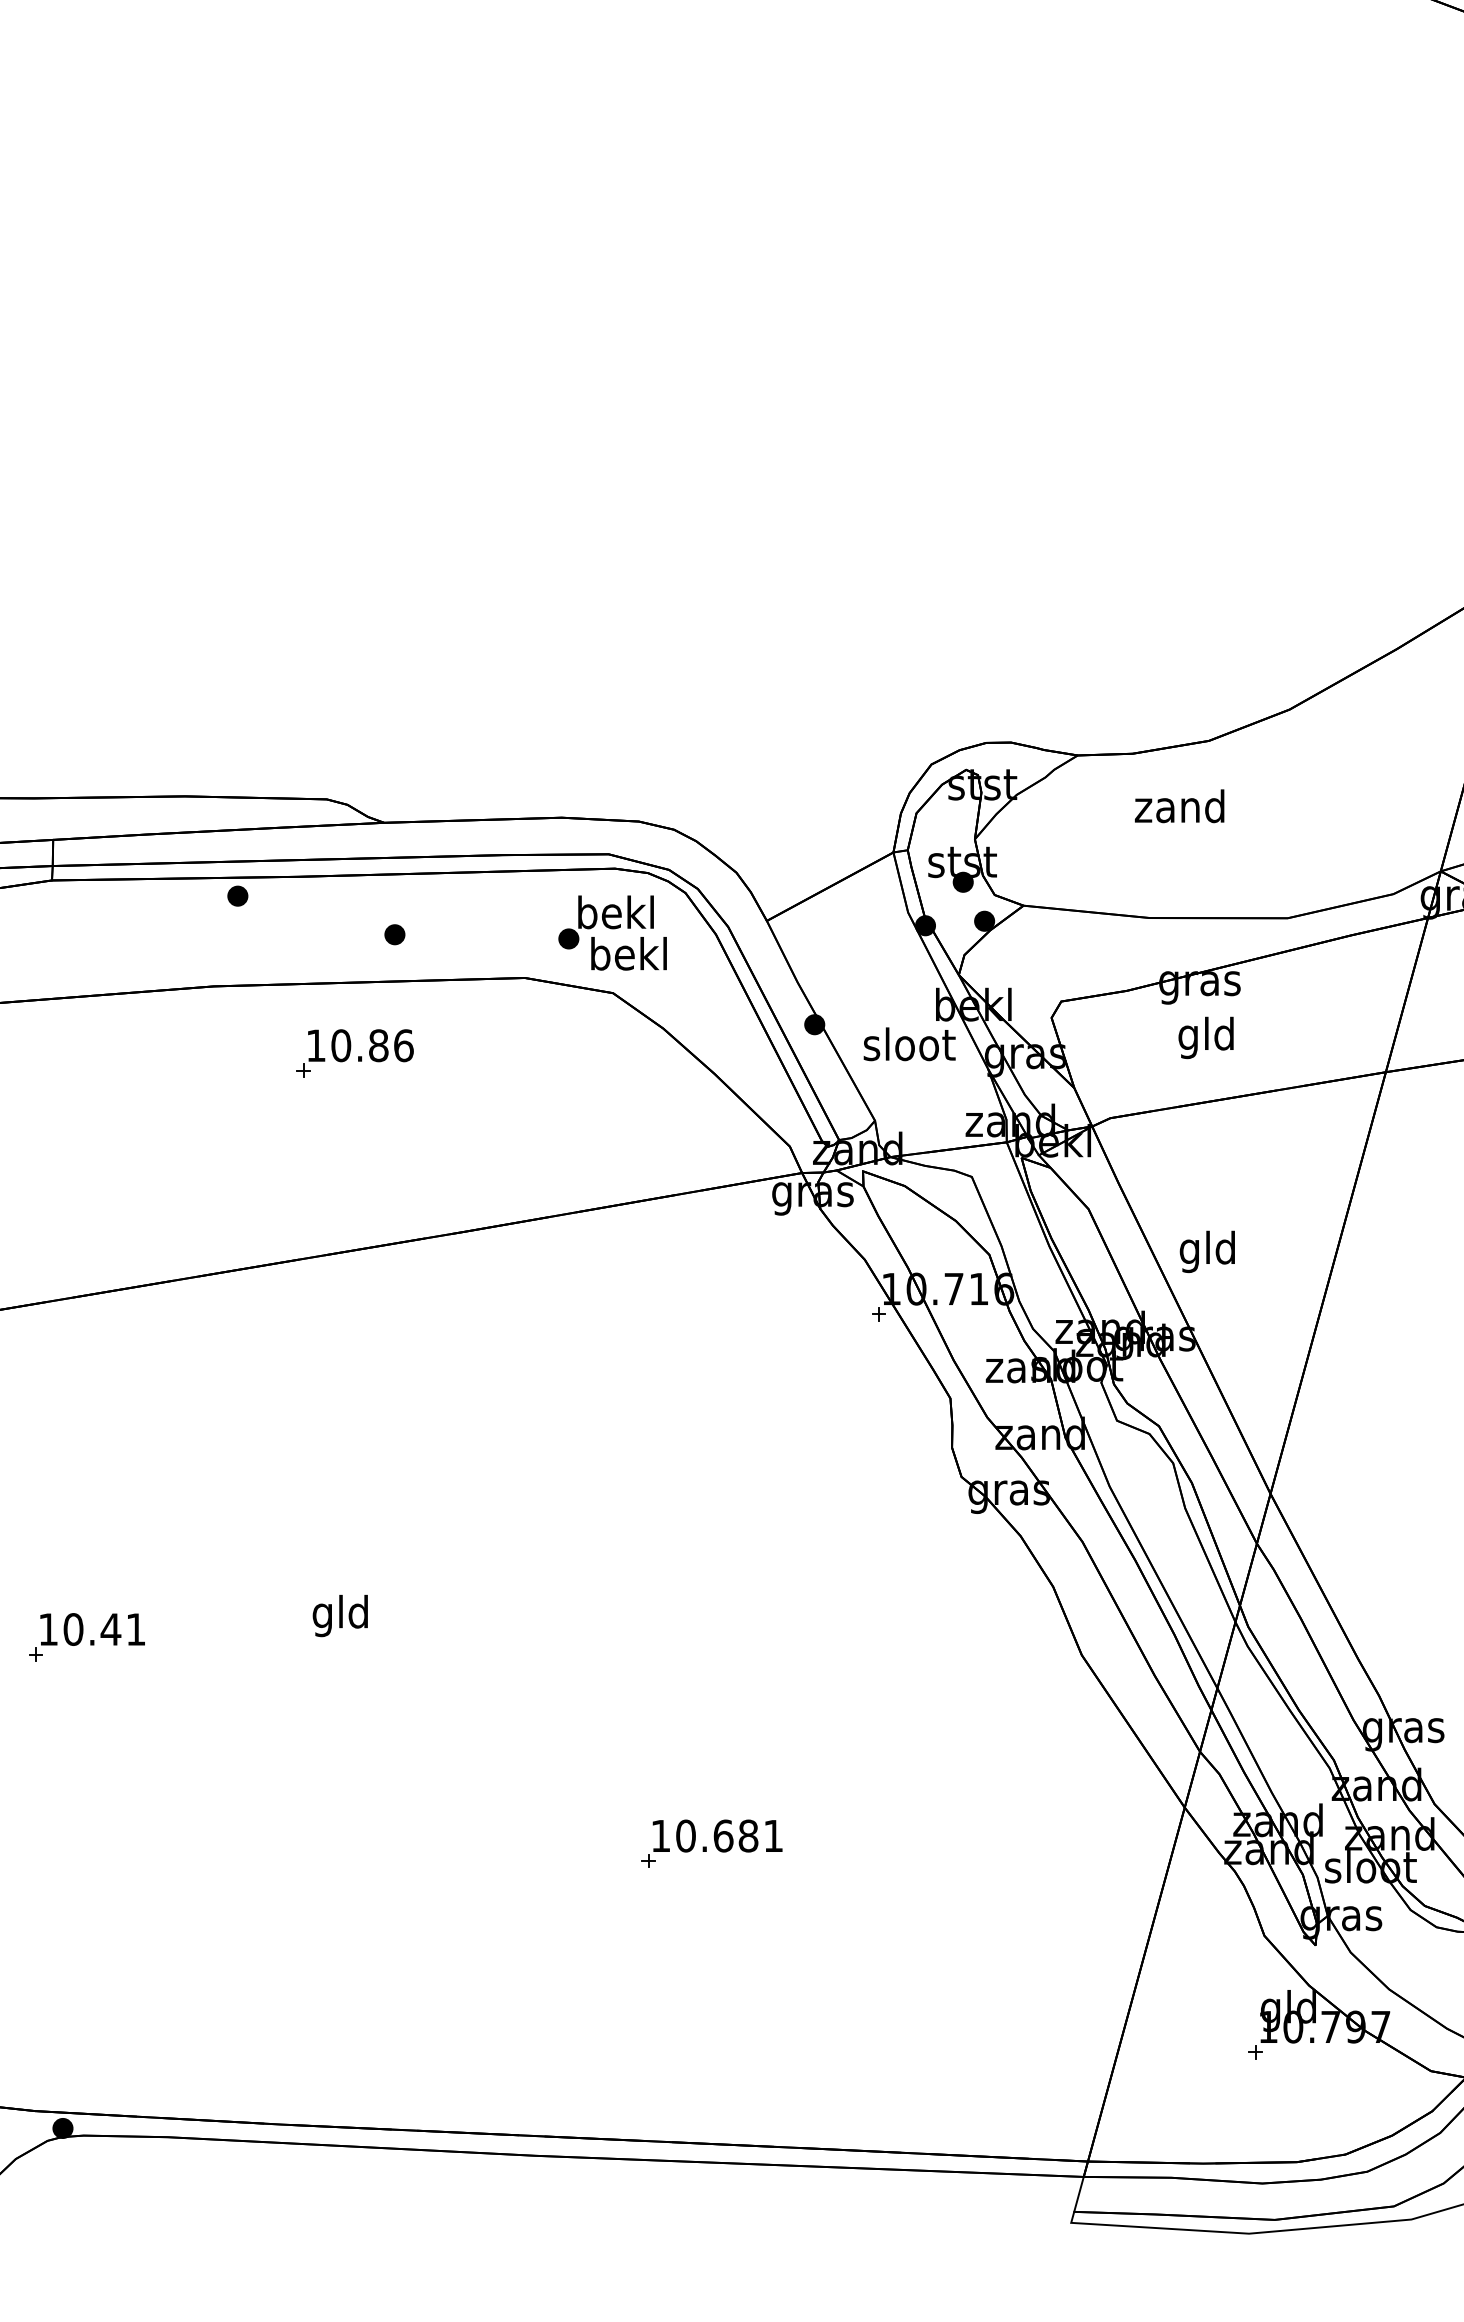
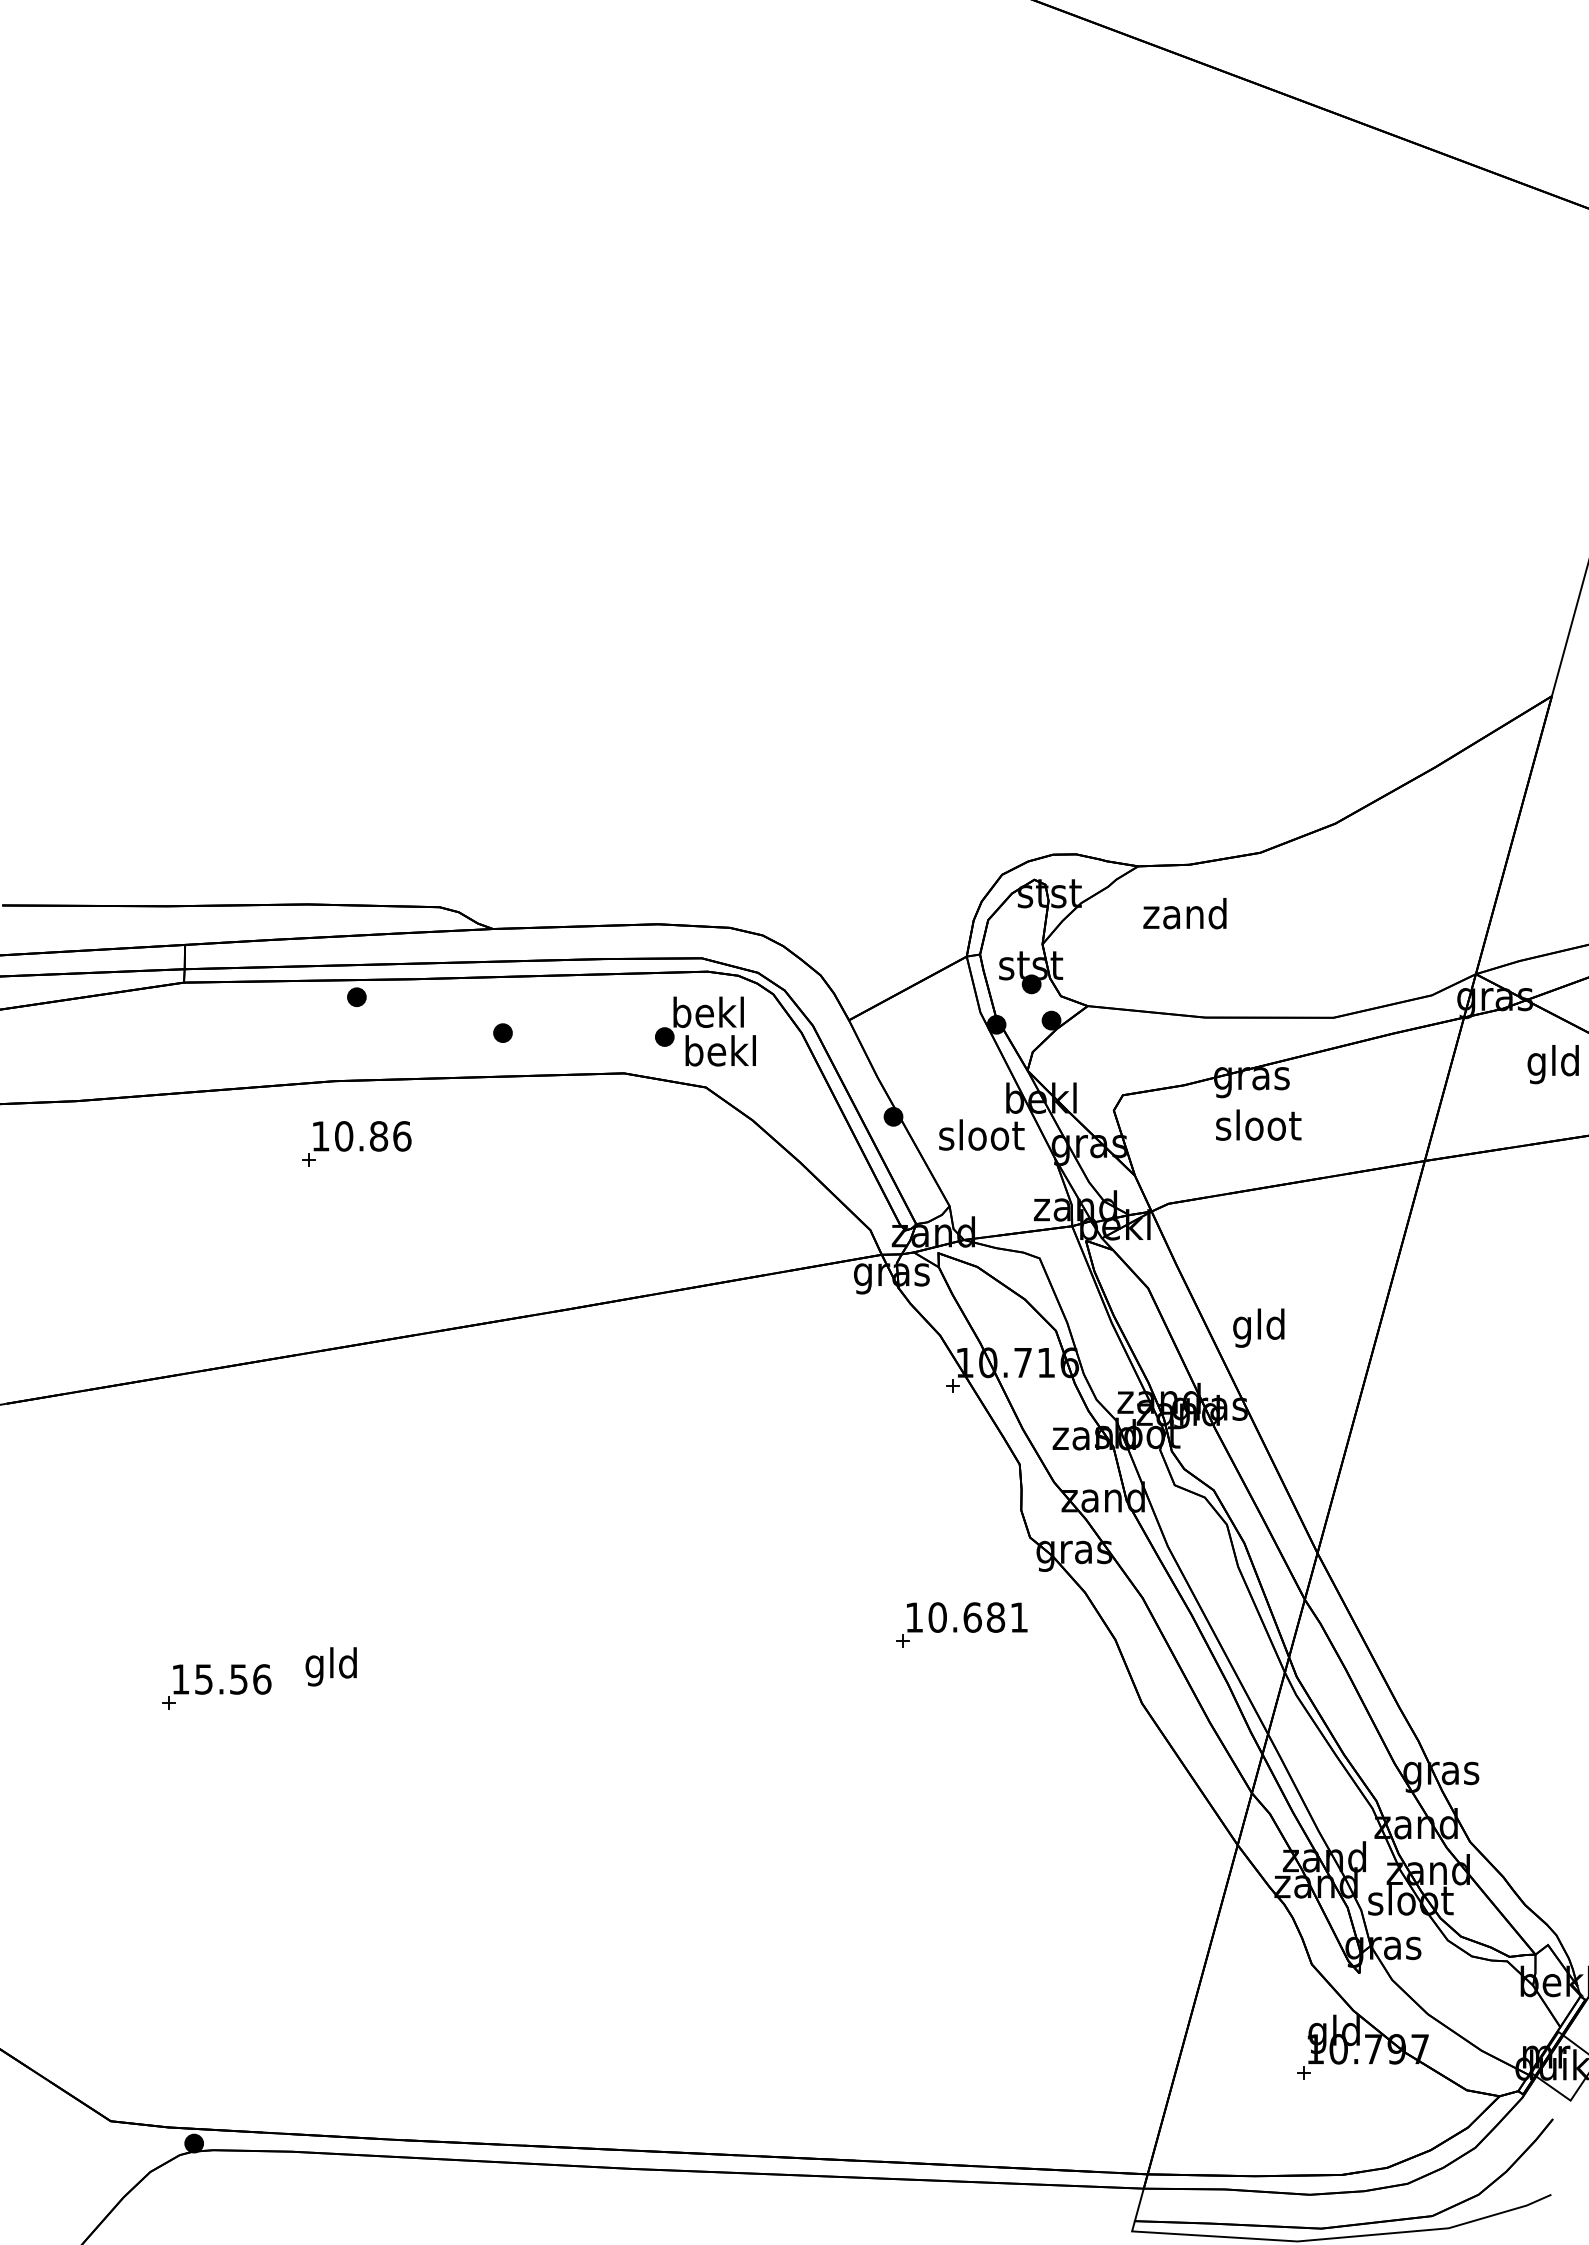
text: (1179, 806) -> (1184, 913), moved
text: (1207, 1037) -> (1258, 1128), gld -> sloot
part: (354, 1053) -> (356, 1143), moved
text: (339, 1615) -> (330, 1666), moved
text: (104, 1629) -> (232, 1679), 10.41 -> 15.56
part: (711, 1843) -> (961, 1624), moved

